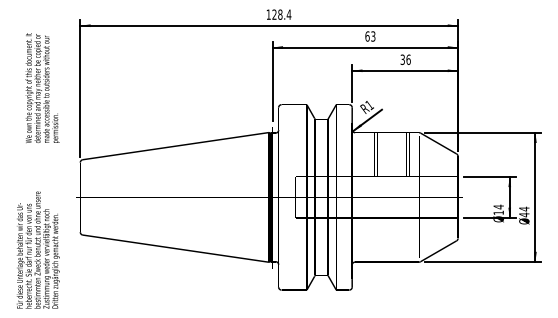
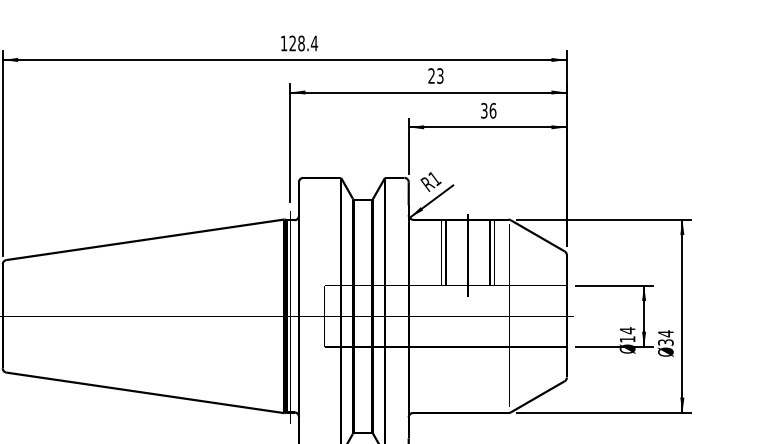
text: (367, 36) -> (431, 76), 63 -> 23
text: (524, 214) -> (666, 341), 44 -> 34

